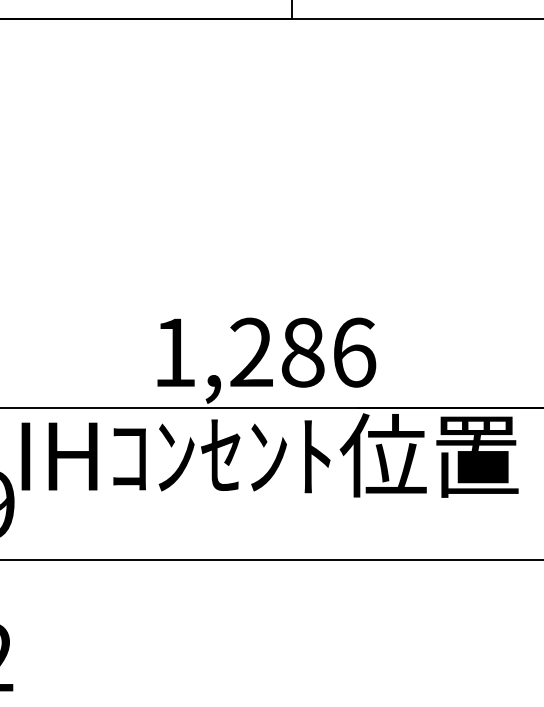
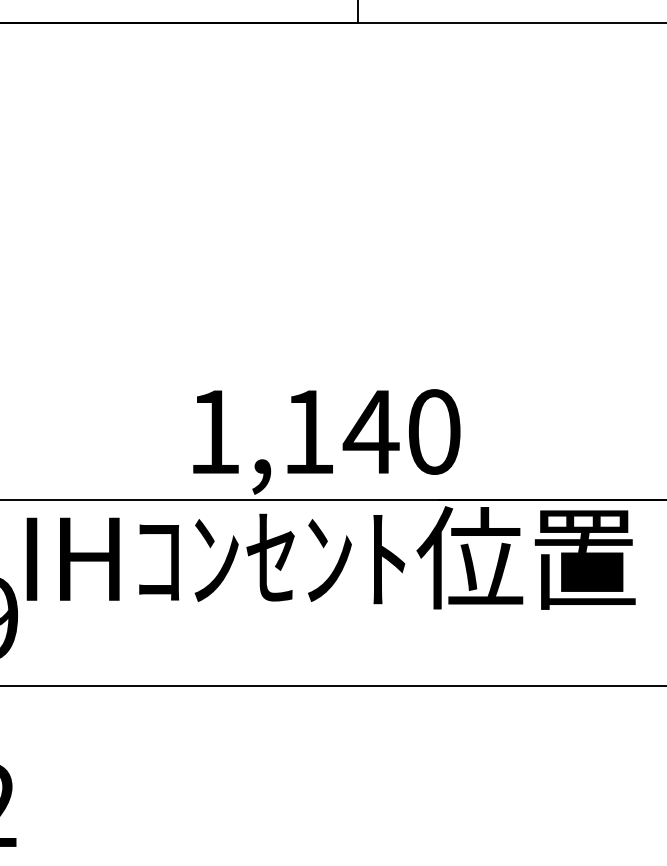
text: (303, 352) -> (372, 431), 1,286 -> 1,140

